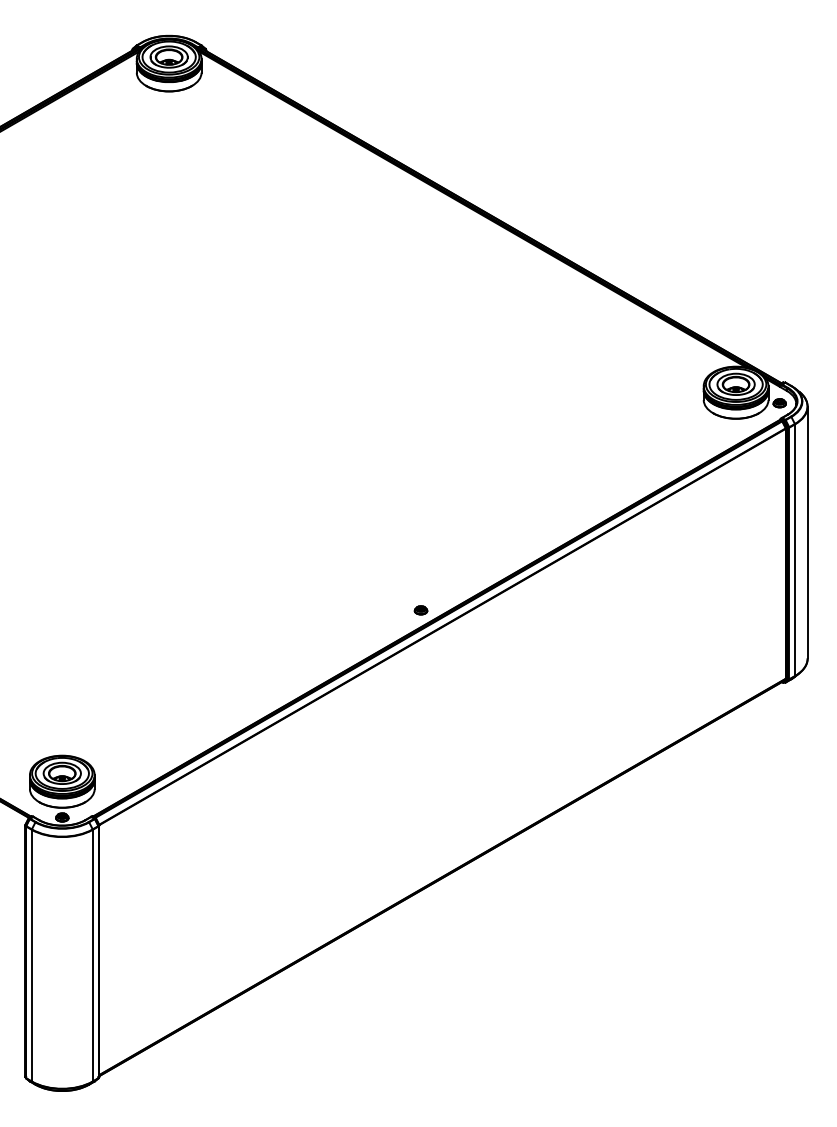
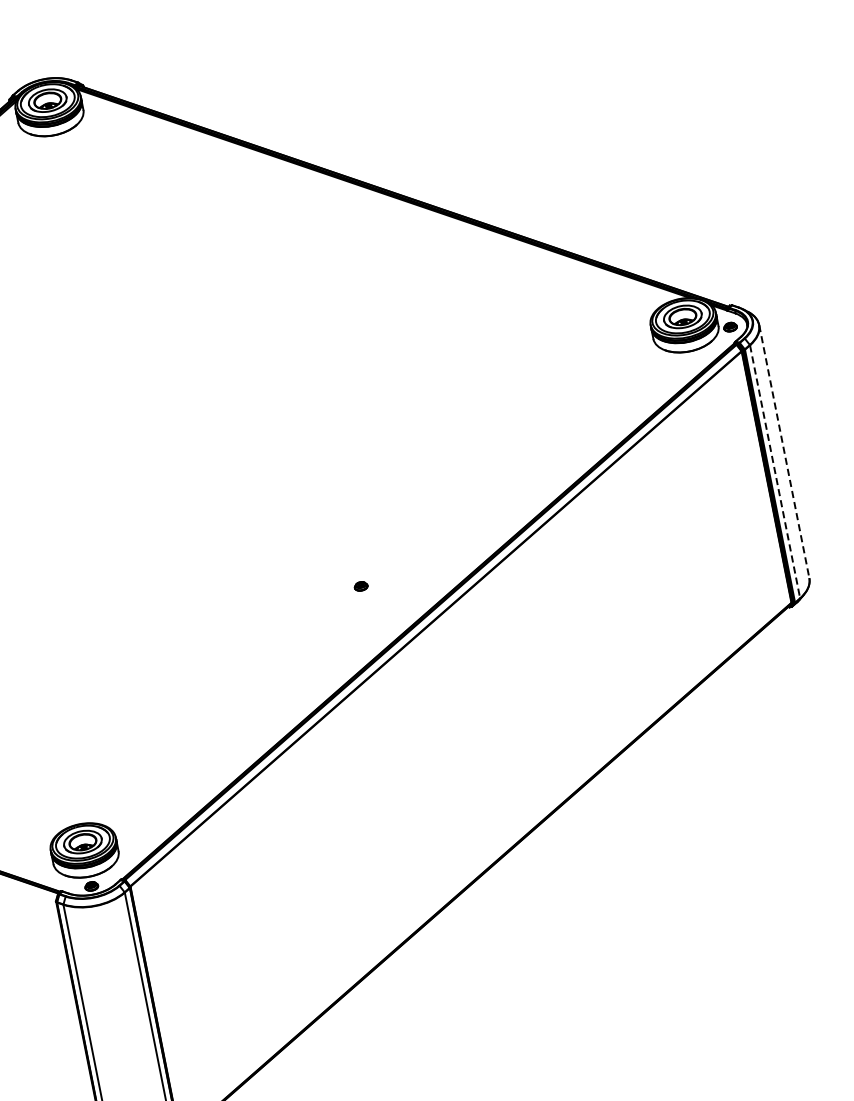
line: (807, 532) -> (784, 451), solid -> dashed
line: (795, 550) -> (775, 472), solid -> dashed
part: (420, 610) -> (360, 586), moved

